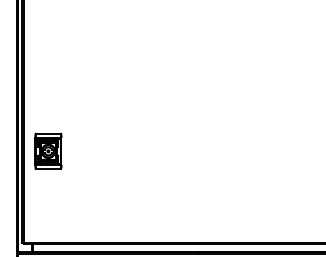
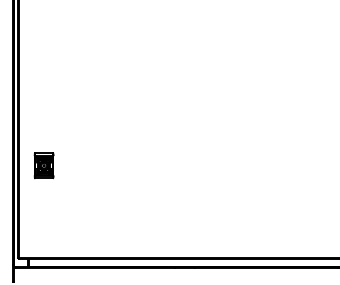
part: (47, 151) -> (43, 165), size x0.71

